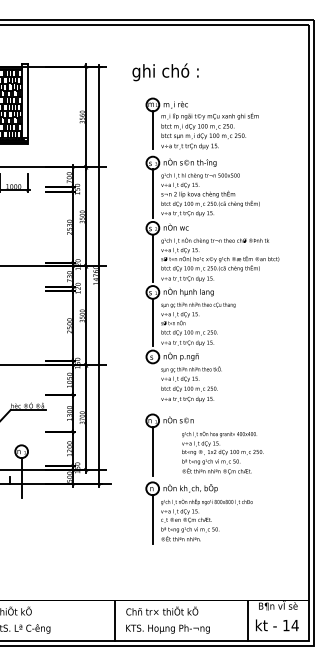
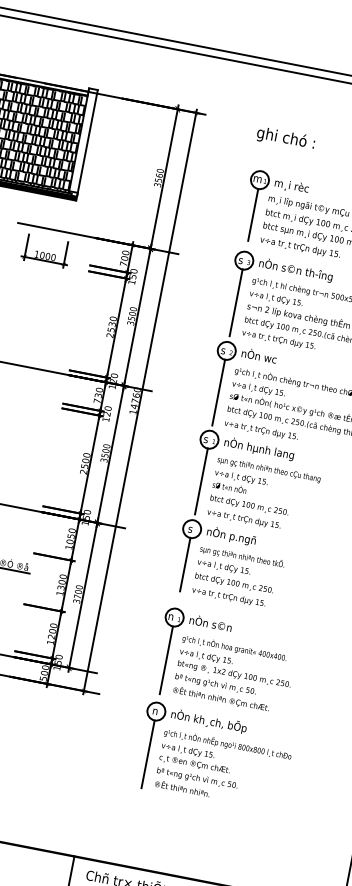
part: (164, 72) -> (284, 138), size x0.62
line: (152, 382) -> (184, 564), added
text: (222, 452) -> (233, 674), moved

